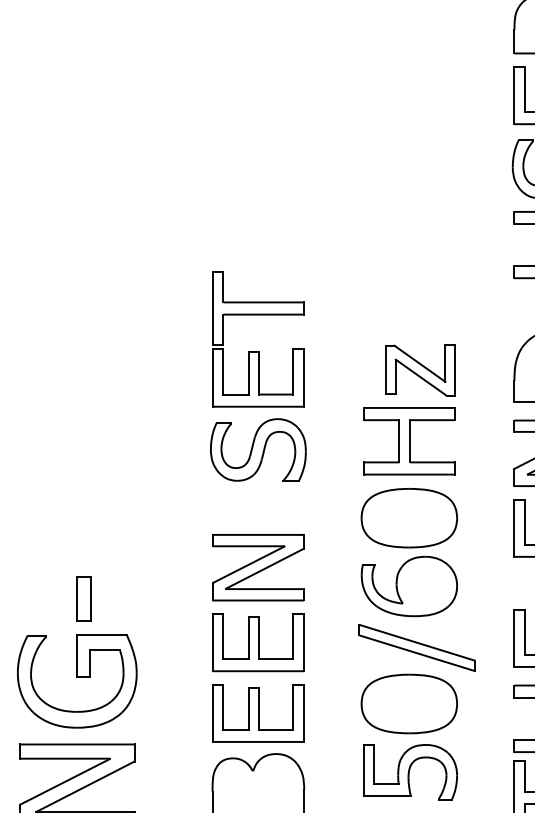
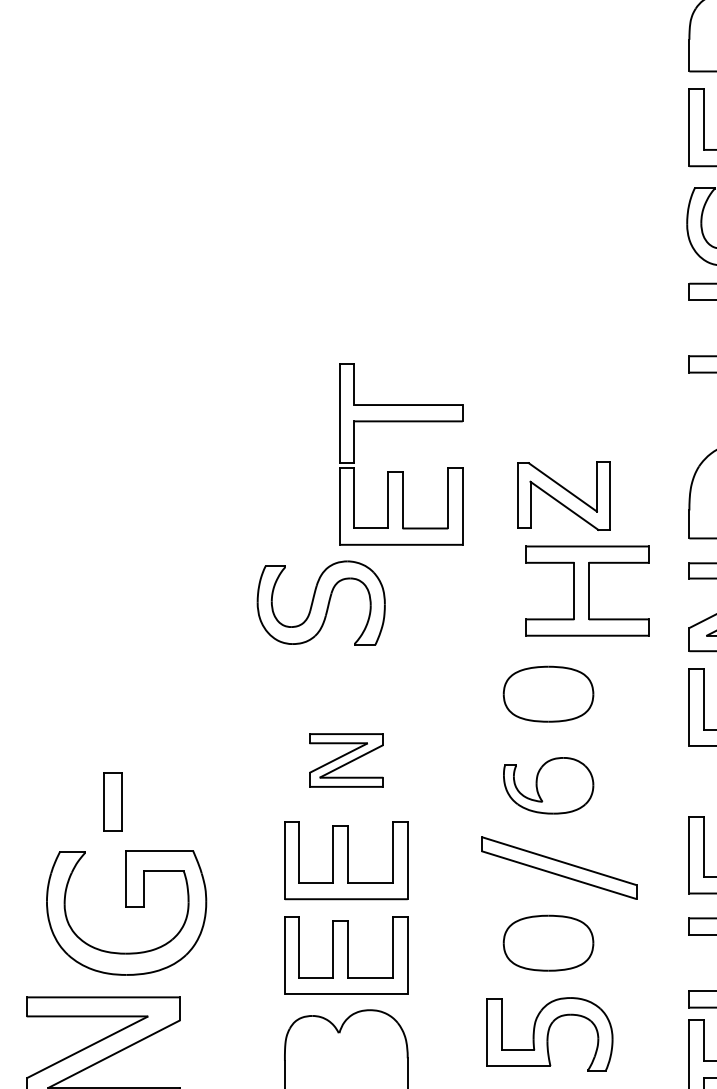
part: (258, 352) -> (401, 471), moved
part: (409, 440) -> (587, 590), moved
part: (257, 449) -> (320, 602), moved
part: (409, 518) -> (548, 694), size x0.7
part: (258, 567) -> (346, 760), size x0.6
part: (409, 586) -> (548, 785), size x0.7
part: (77, 681) -> (126, 912), moved
part: (409, 704) -> (548, 943), size x0.7

